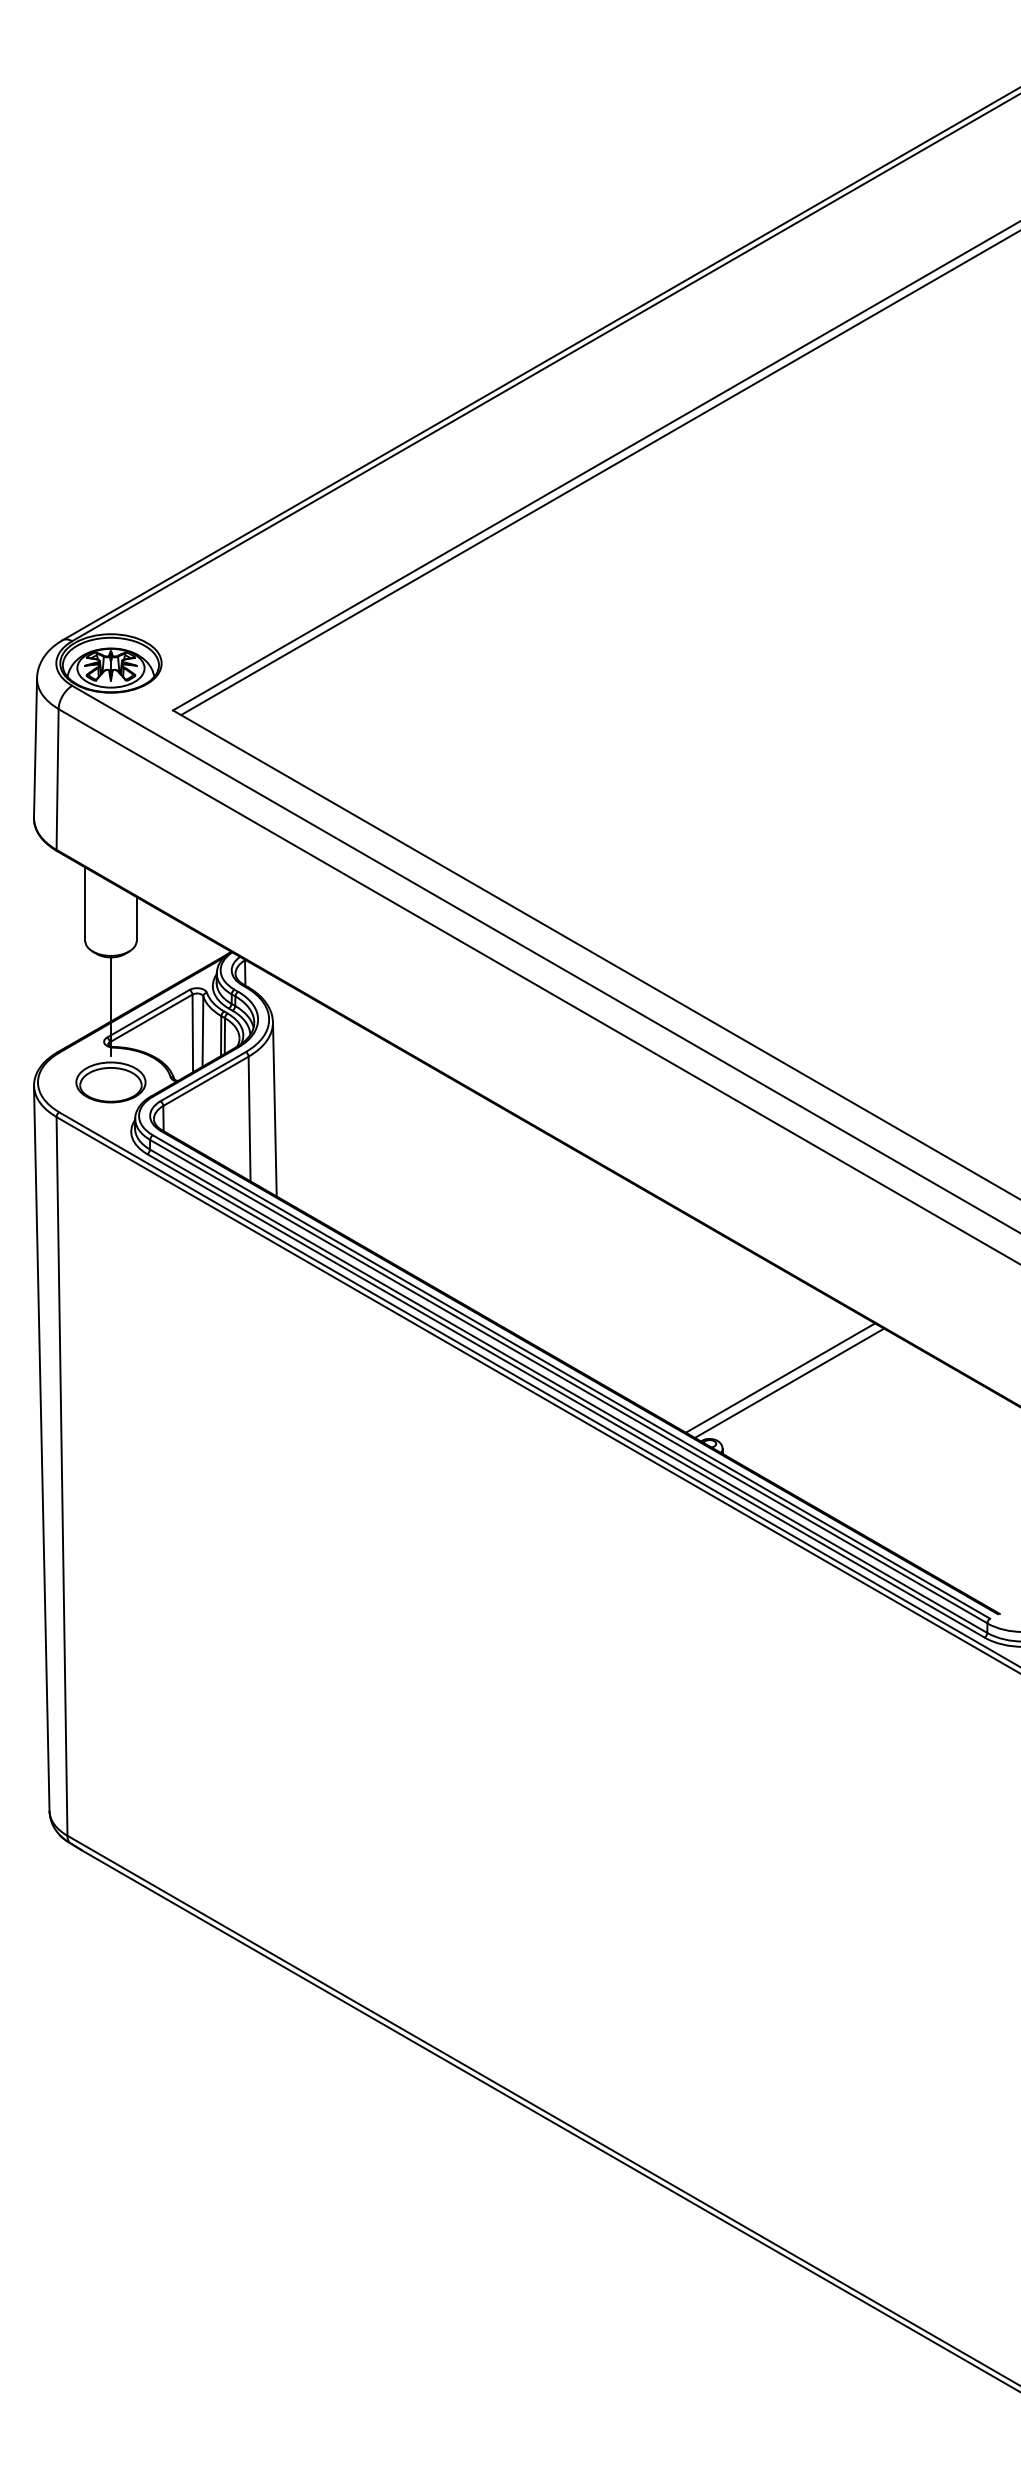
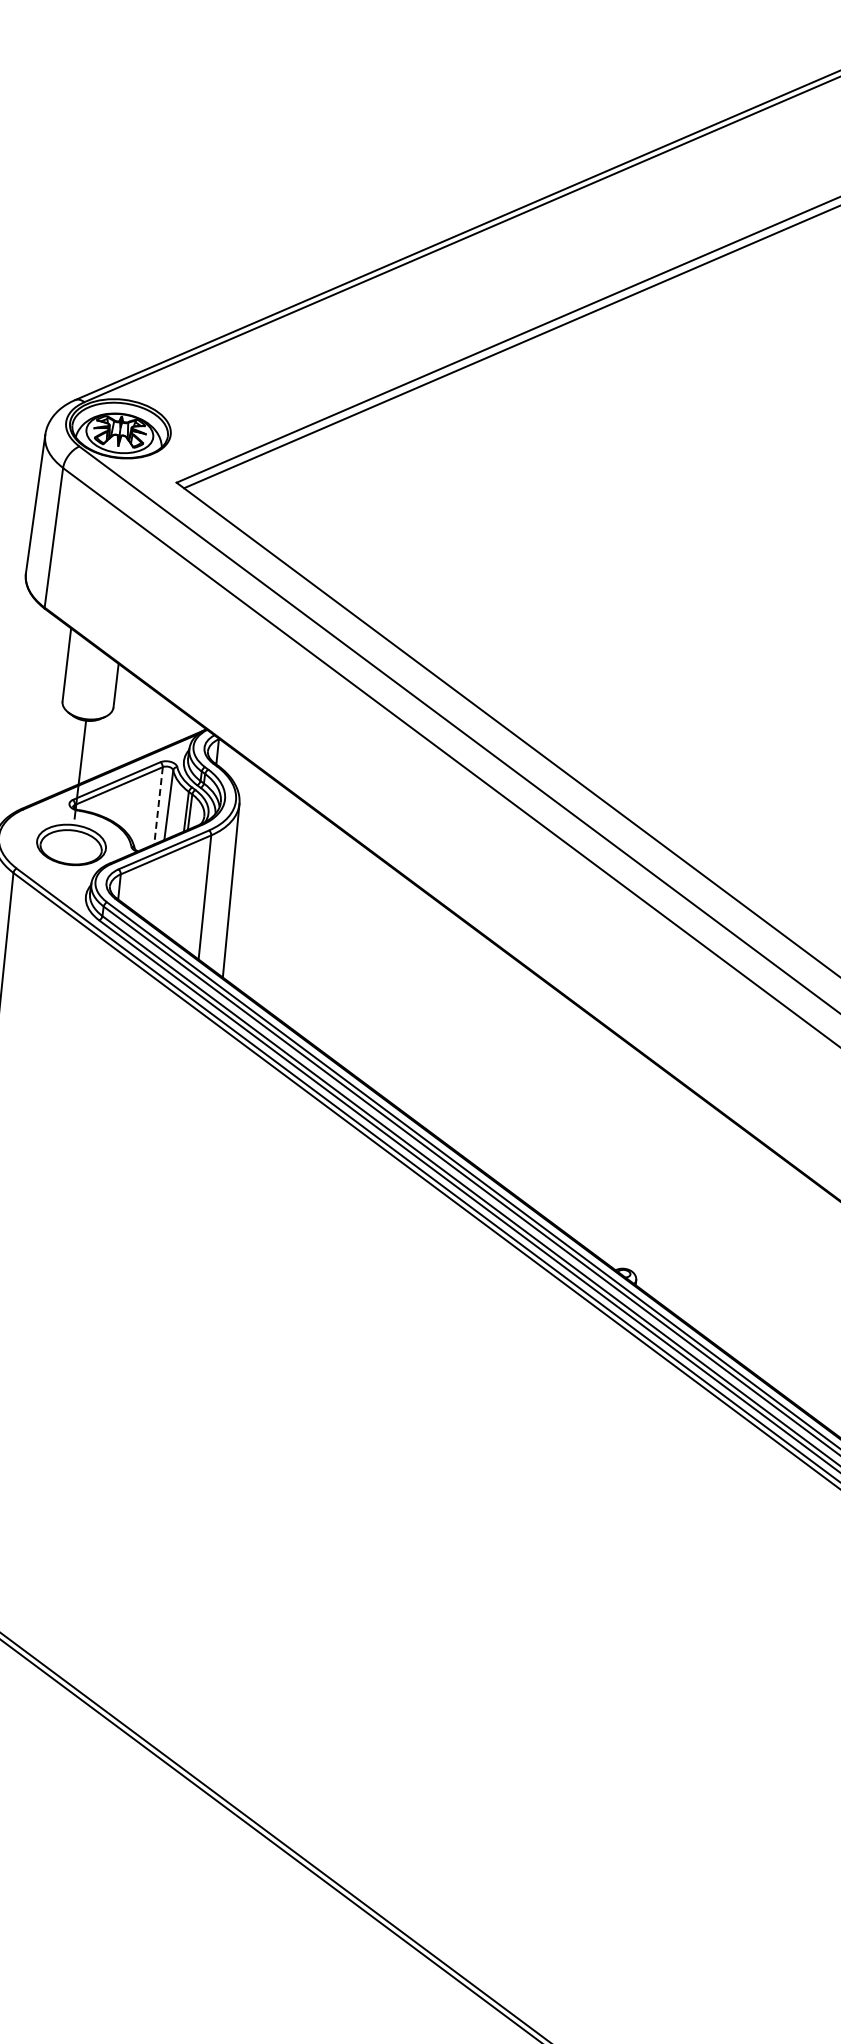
line: (192, 1033) -> (158, 805), solid -> dashed
line: (780, 1377) -> (702, 1216), removed
line: (789, 1382) -> (710, 1222), removed

